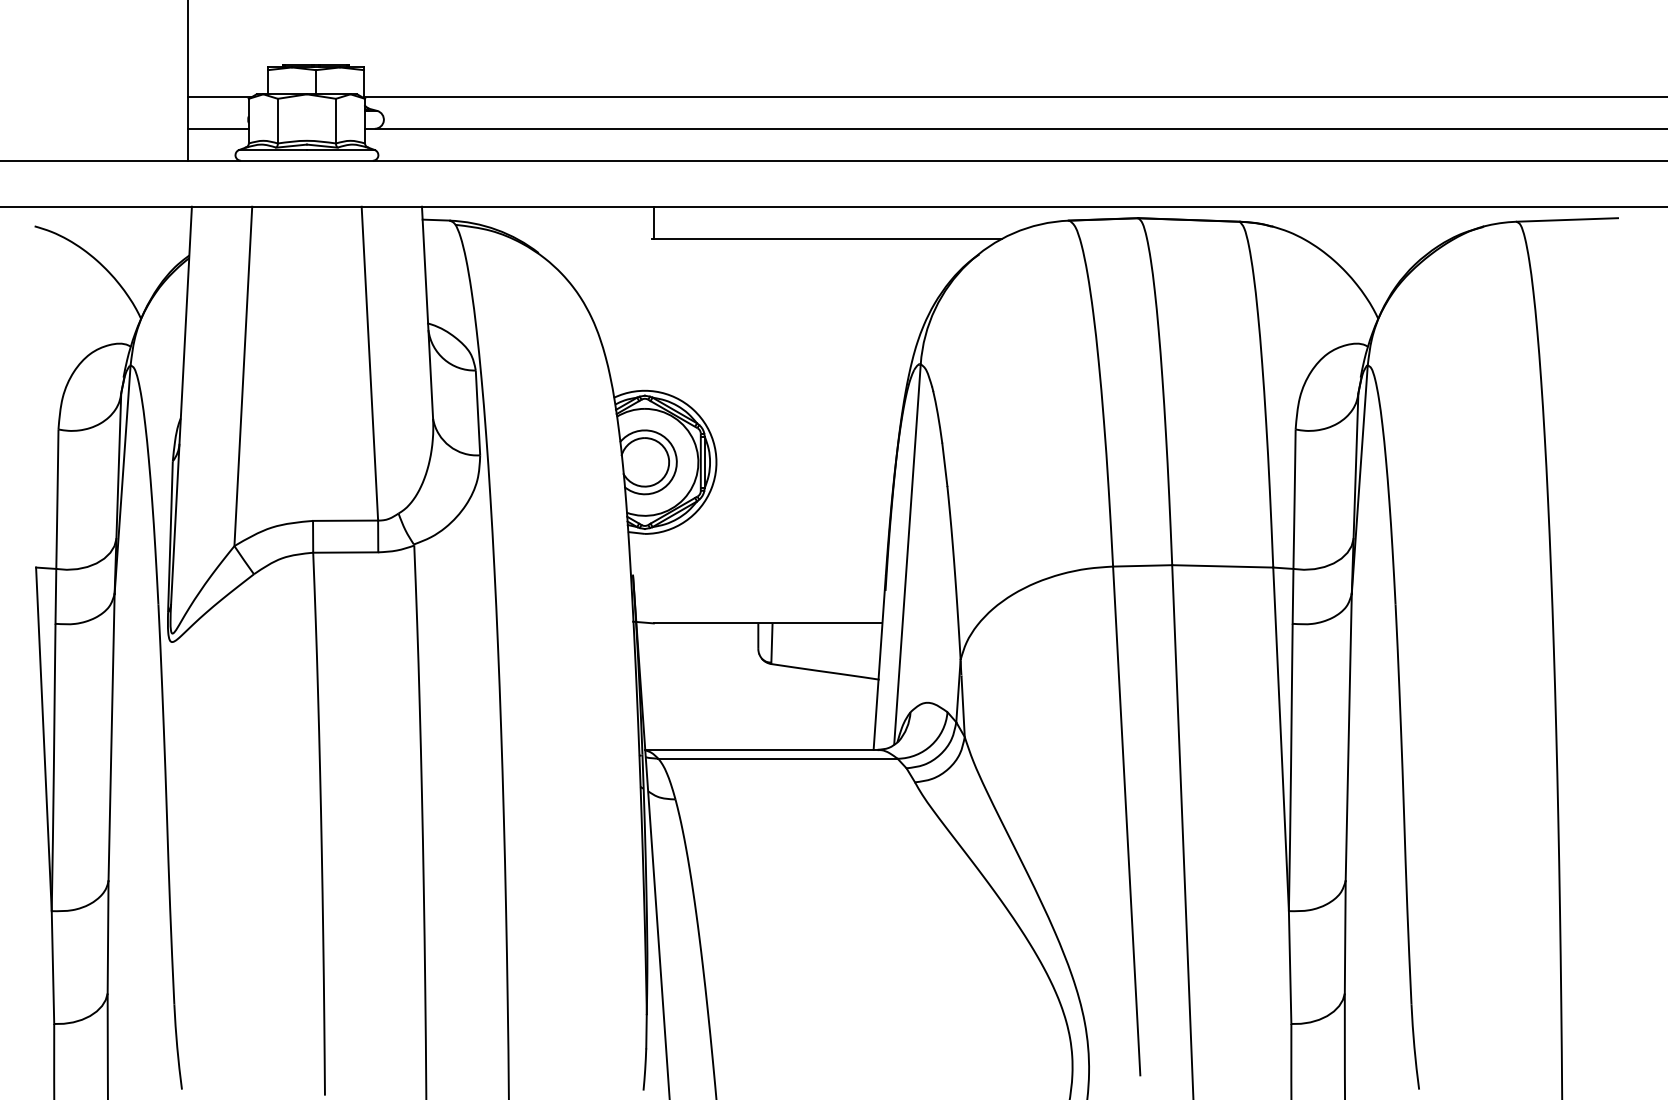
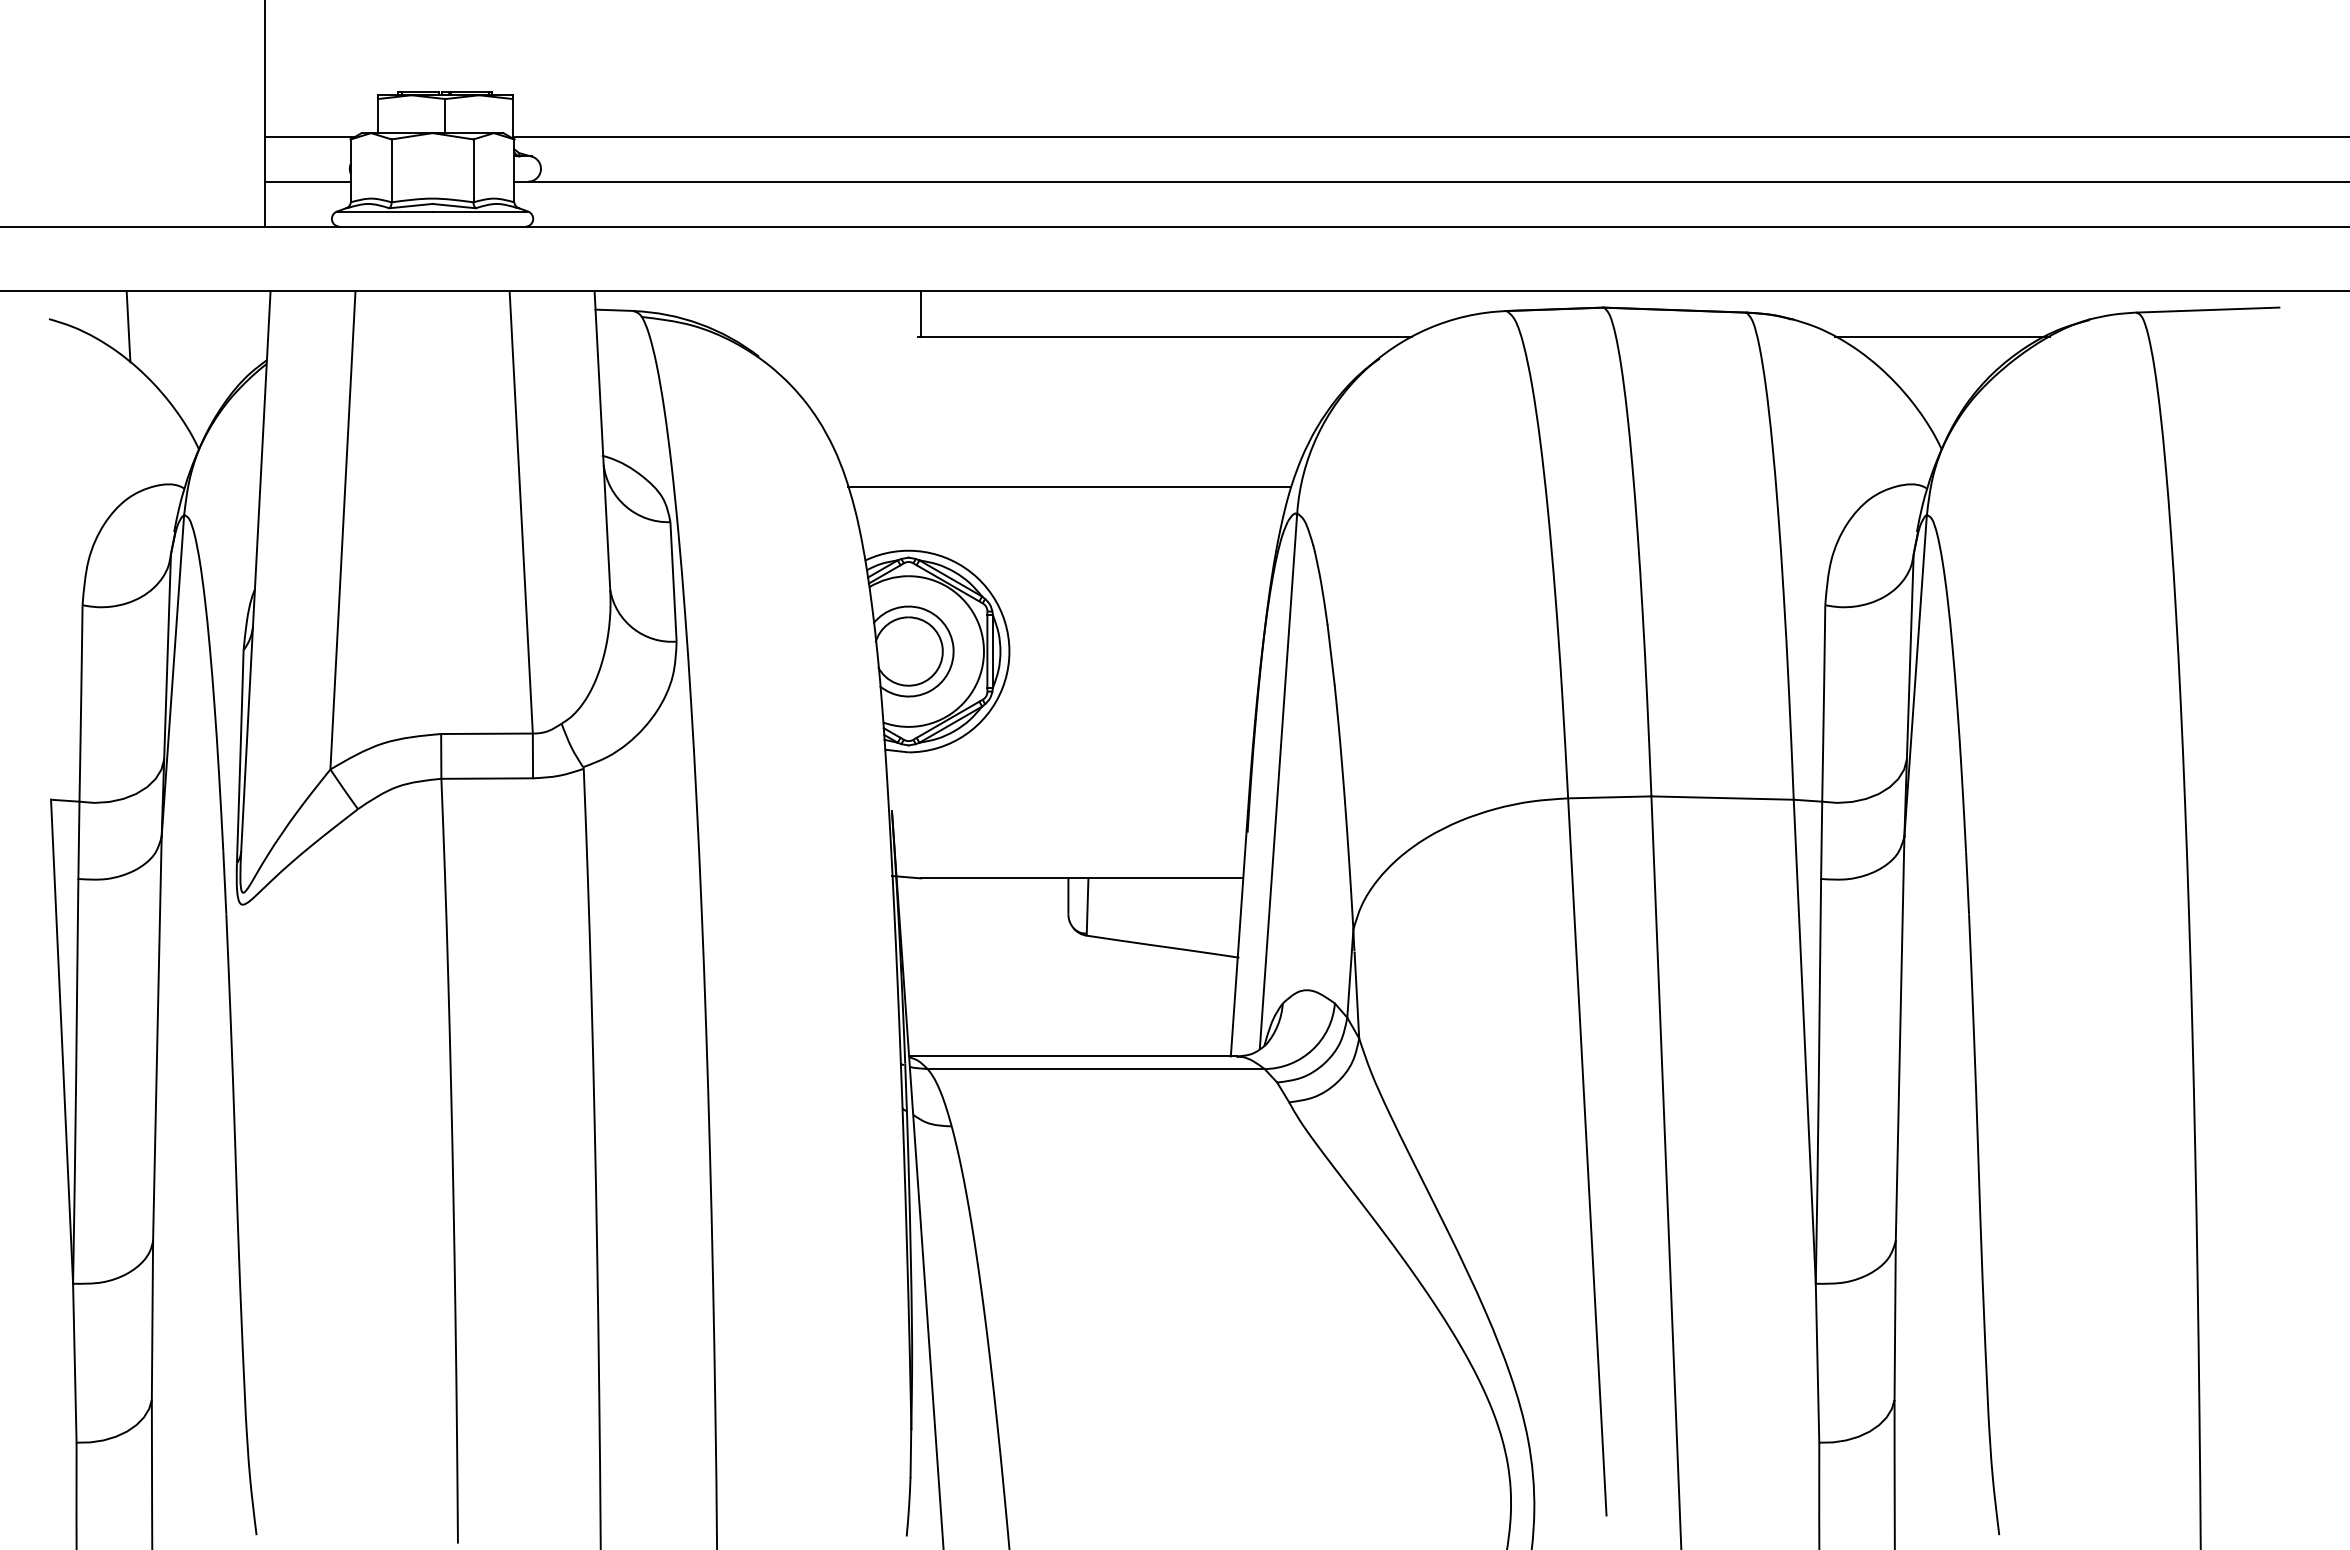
line: (91, 231) -> (128, 326), added
line: (1378, 238) -> (1942, 336), added
line: (759, 345) -> (1069, 487), added

